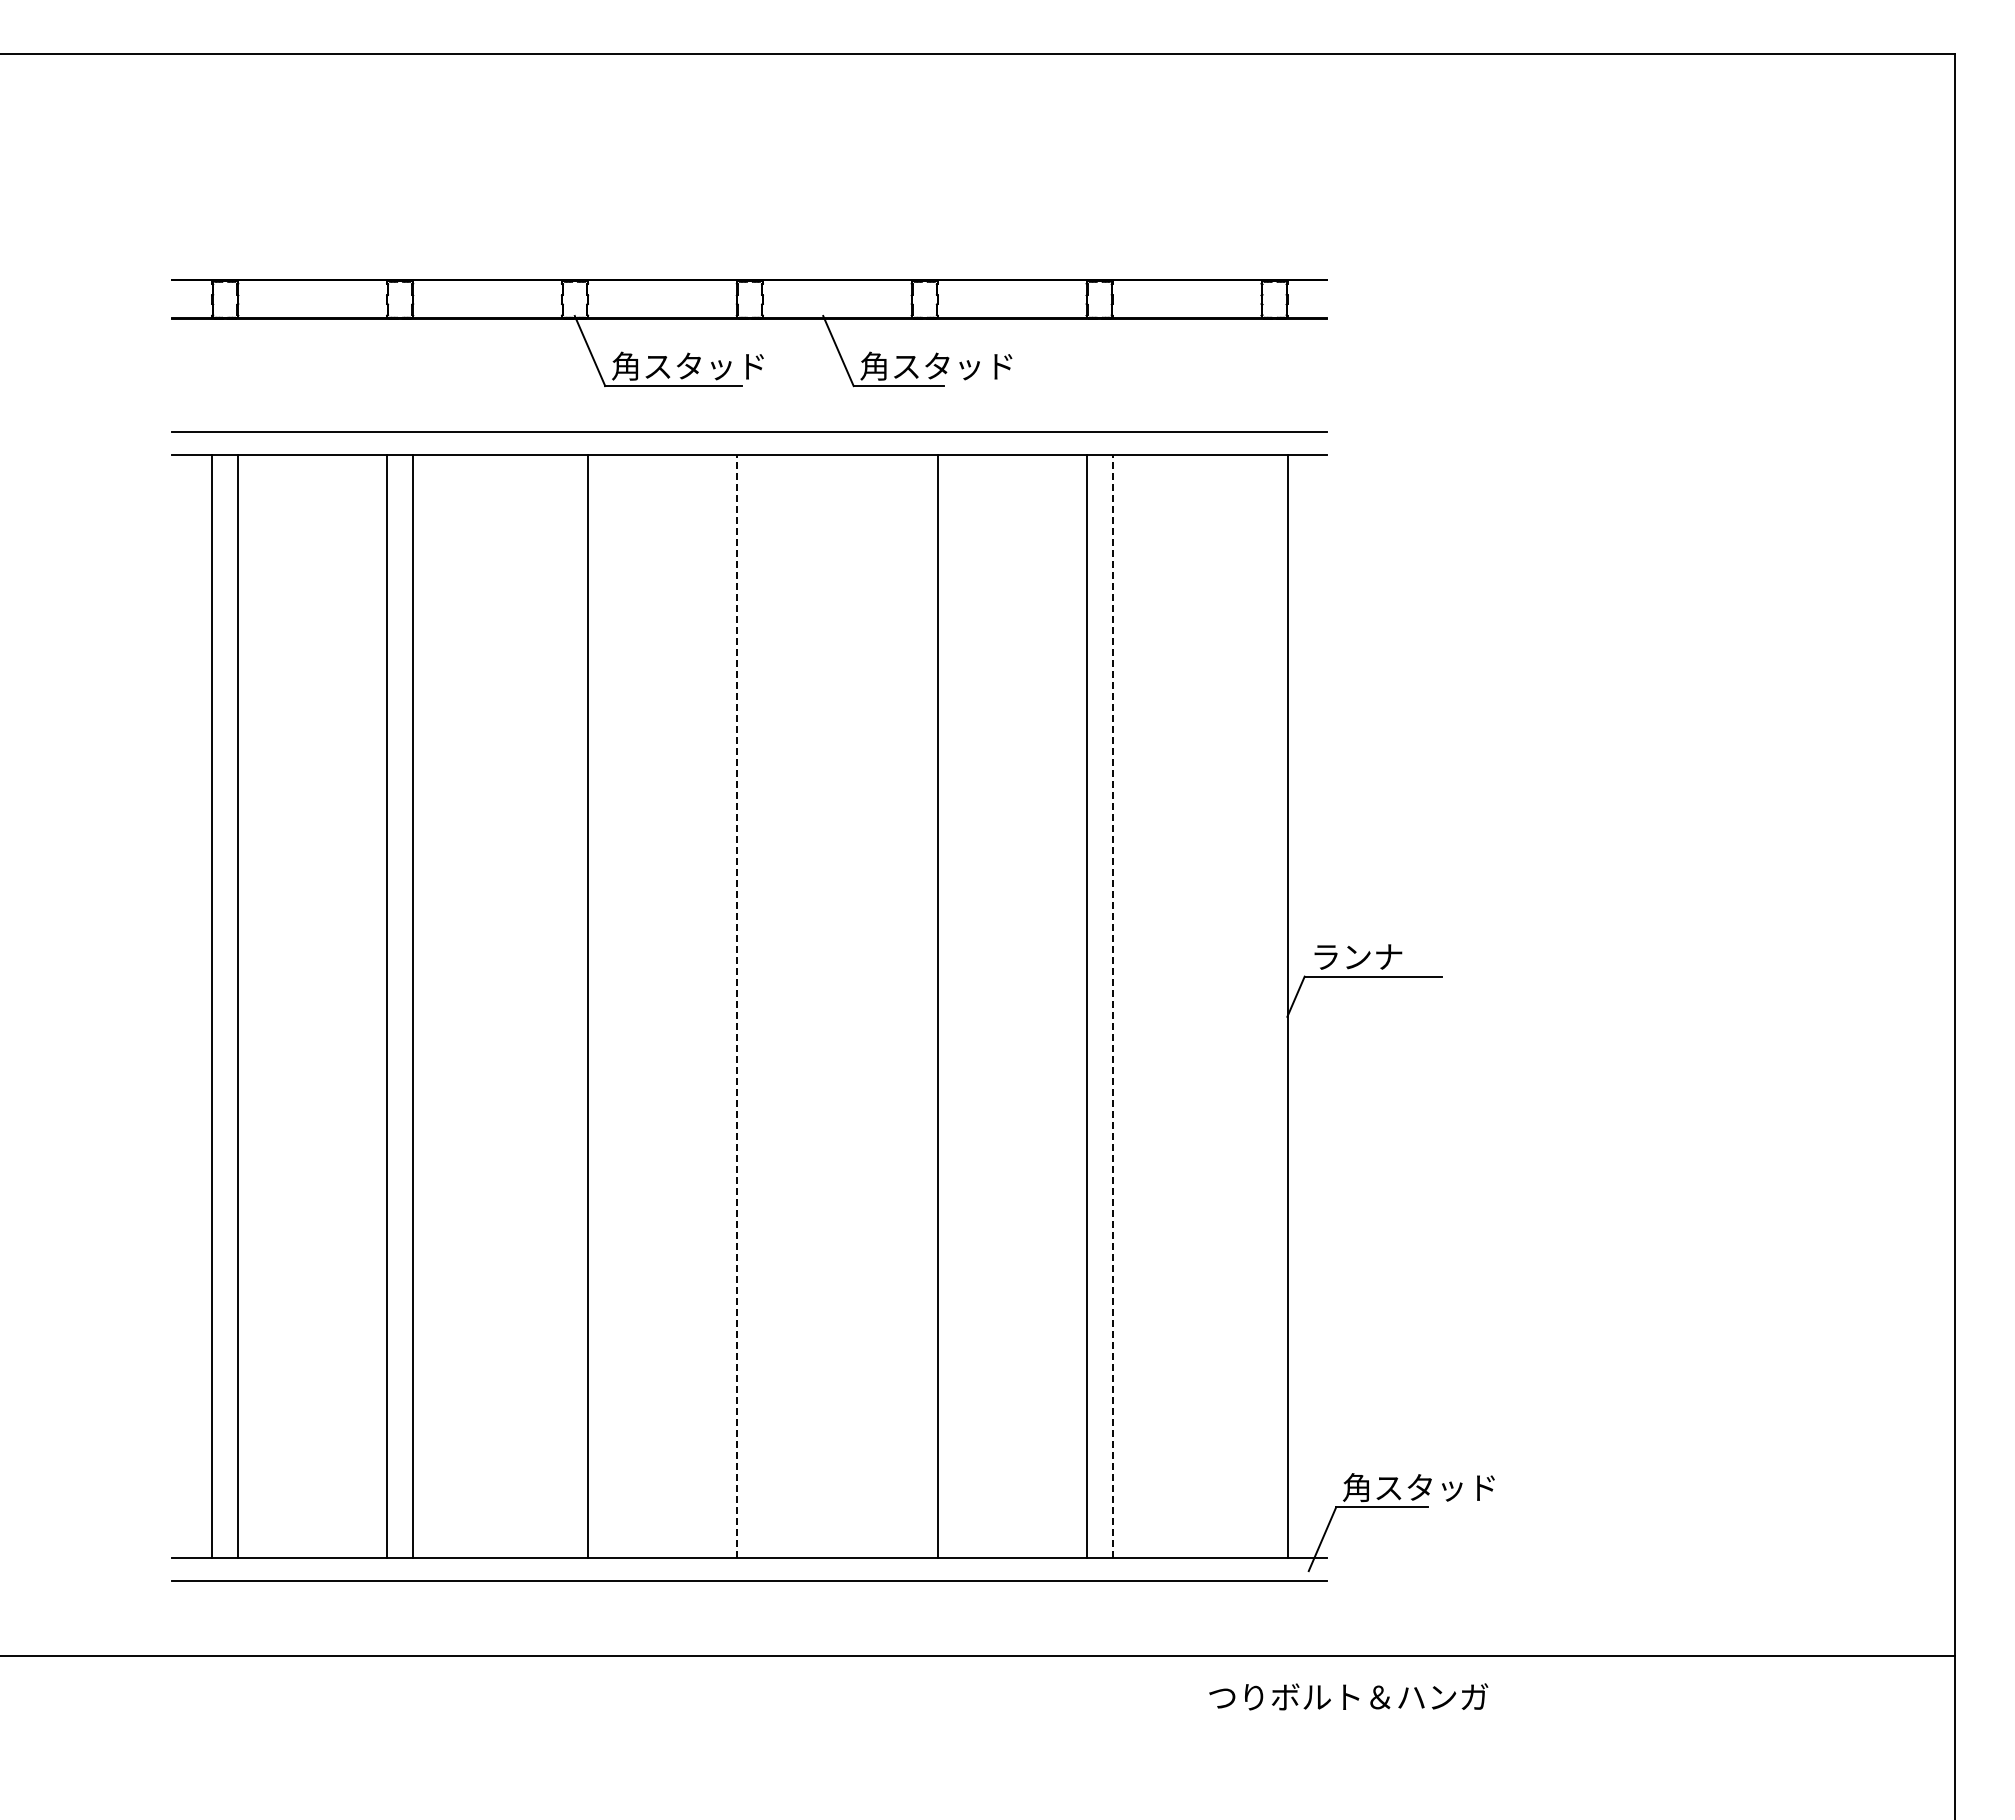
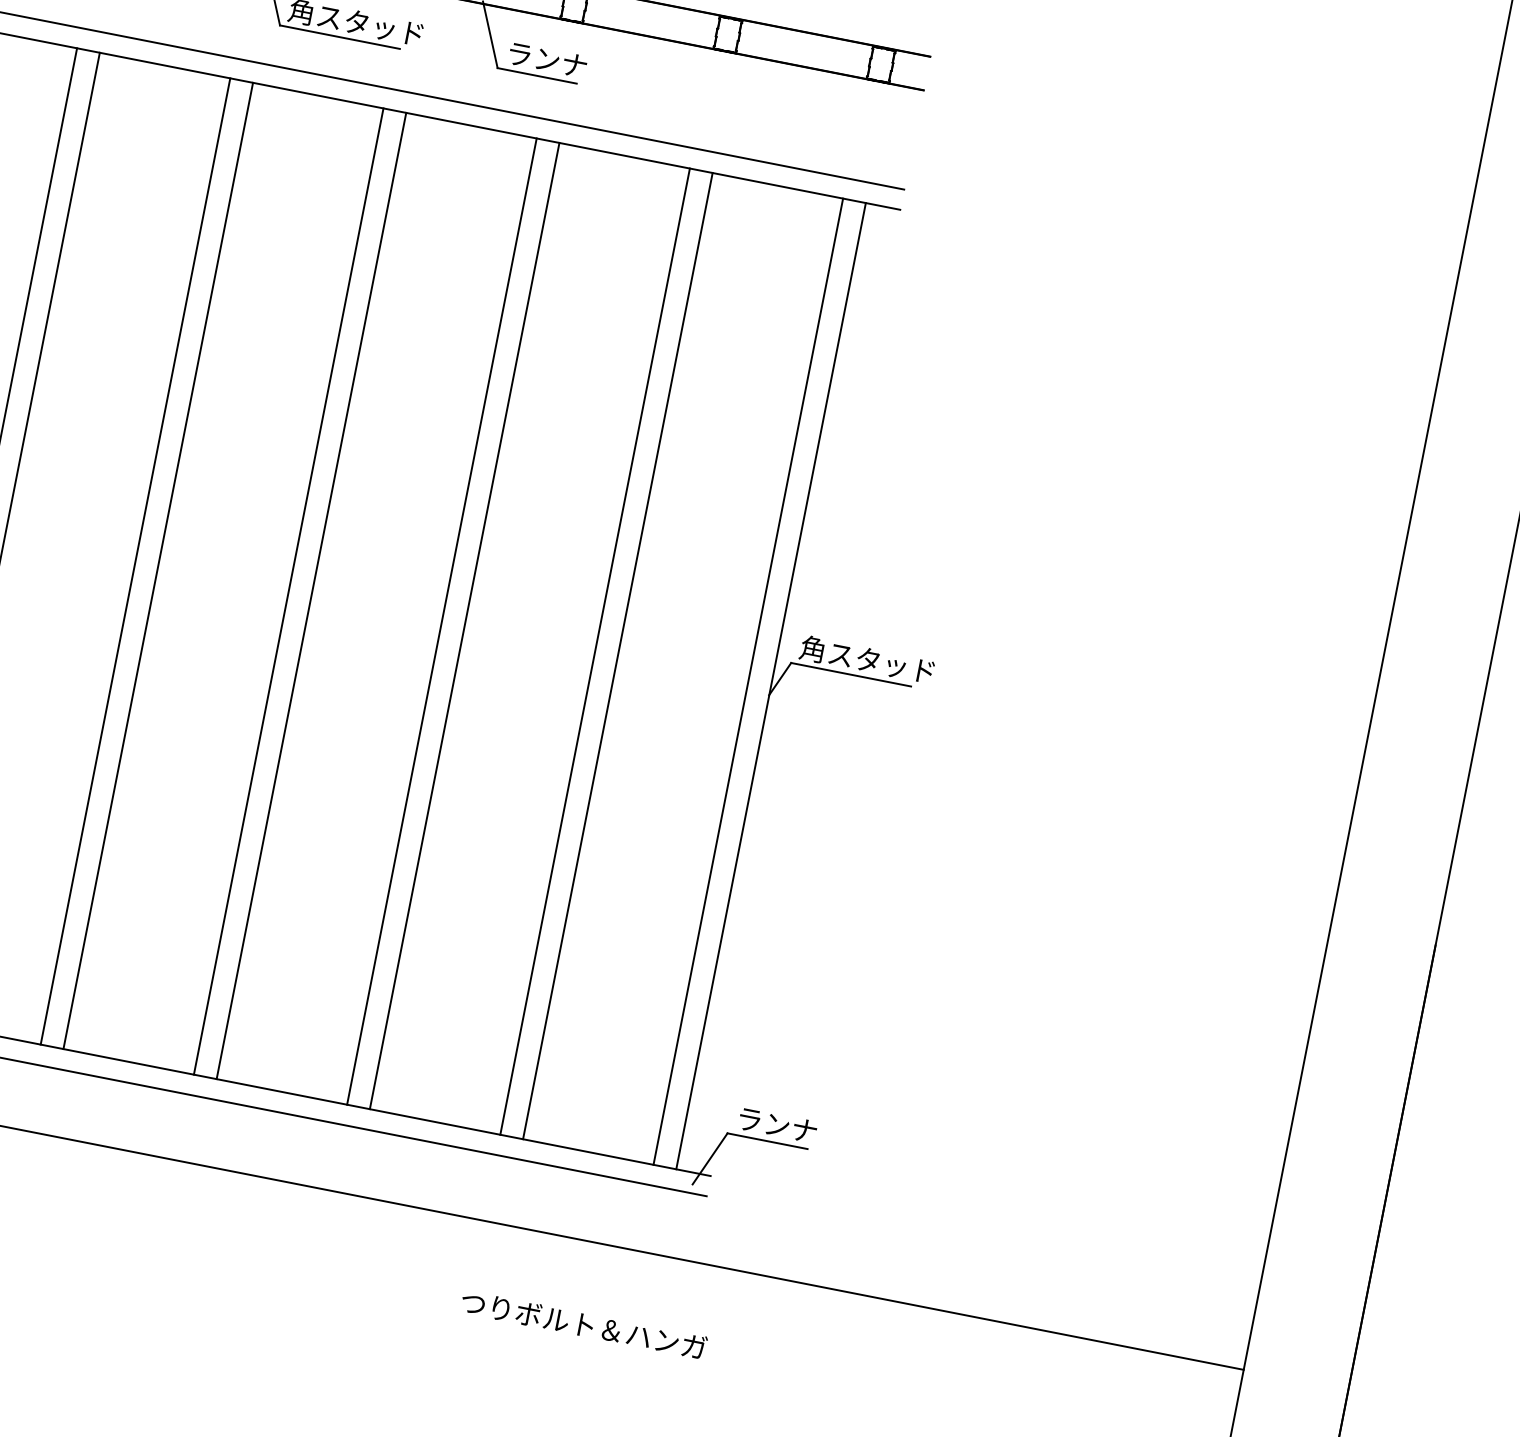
text: (936, 365) -> (573, 64), 角スタッド -> ランナ
text: (1387, 956) -> (867, 659), ランナ -> 角スタッド
line: (562, 1006) -> (135, 561), added
line: (736, 1006) -> (288, 591), dashed -> solid
line: (762, 1006) -> (311, 595), added
line: (911, 1006) -> (441, 621), added
line: (1112, 1006) -> (617, 656), dashed -> solid
line: (1261, 1006) -> (748, 681), added
text: (1418, 1487) -> (803, 1130), 角スタッド -> ランナ
text: (1348, 1696) -> (583, 1324), moved

